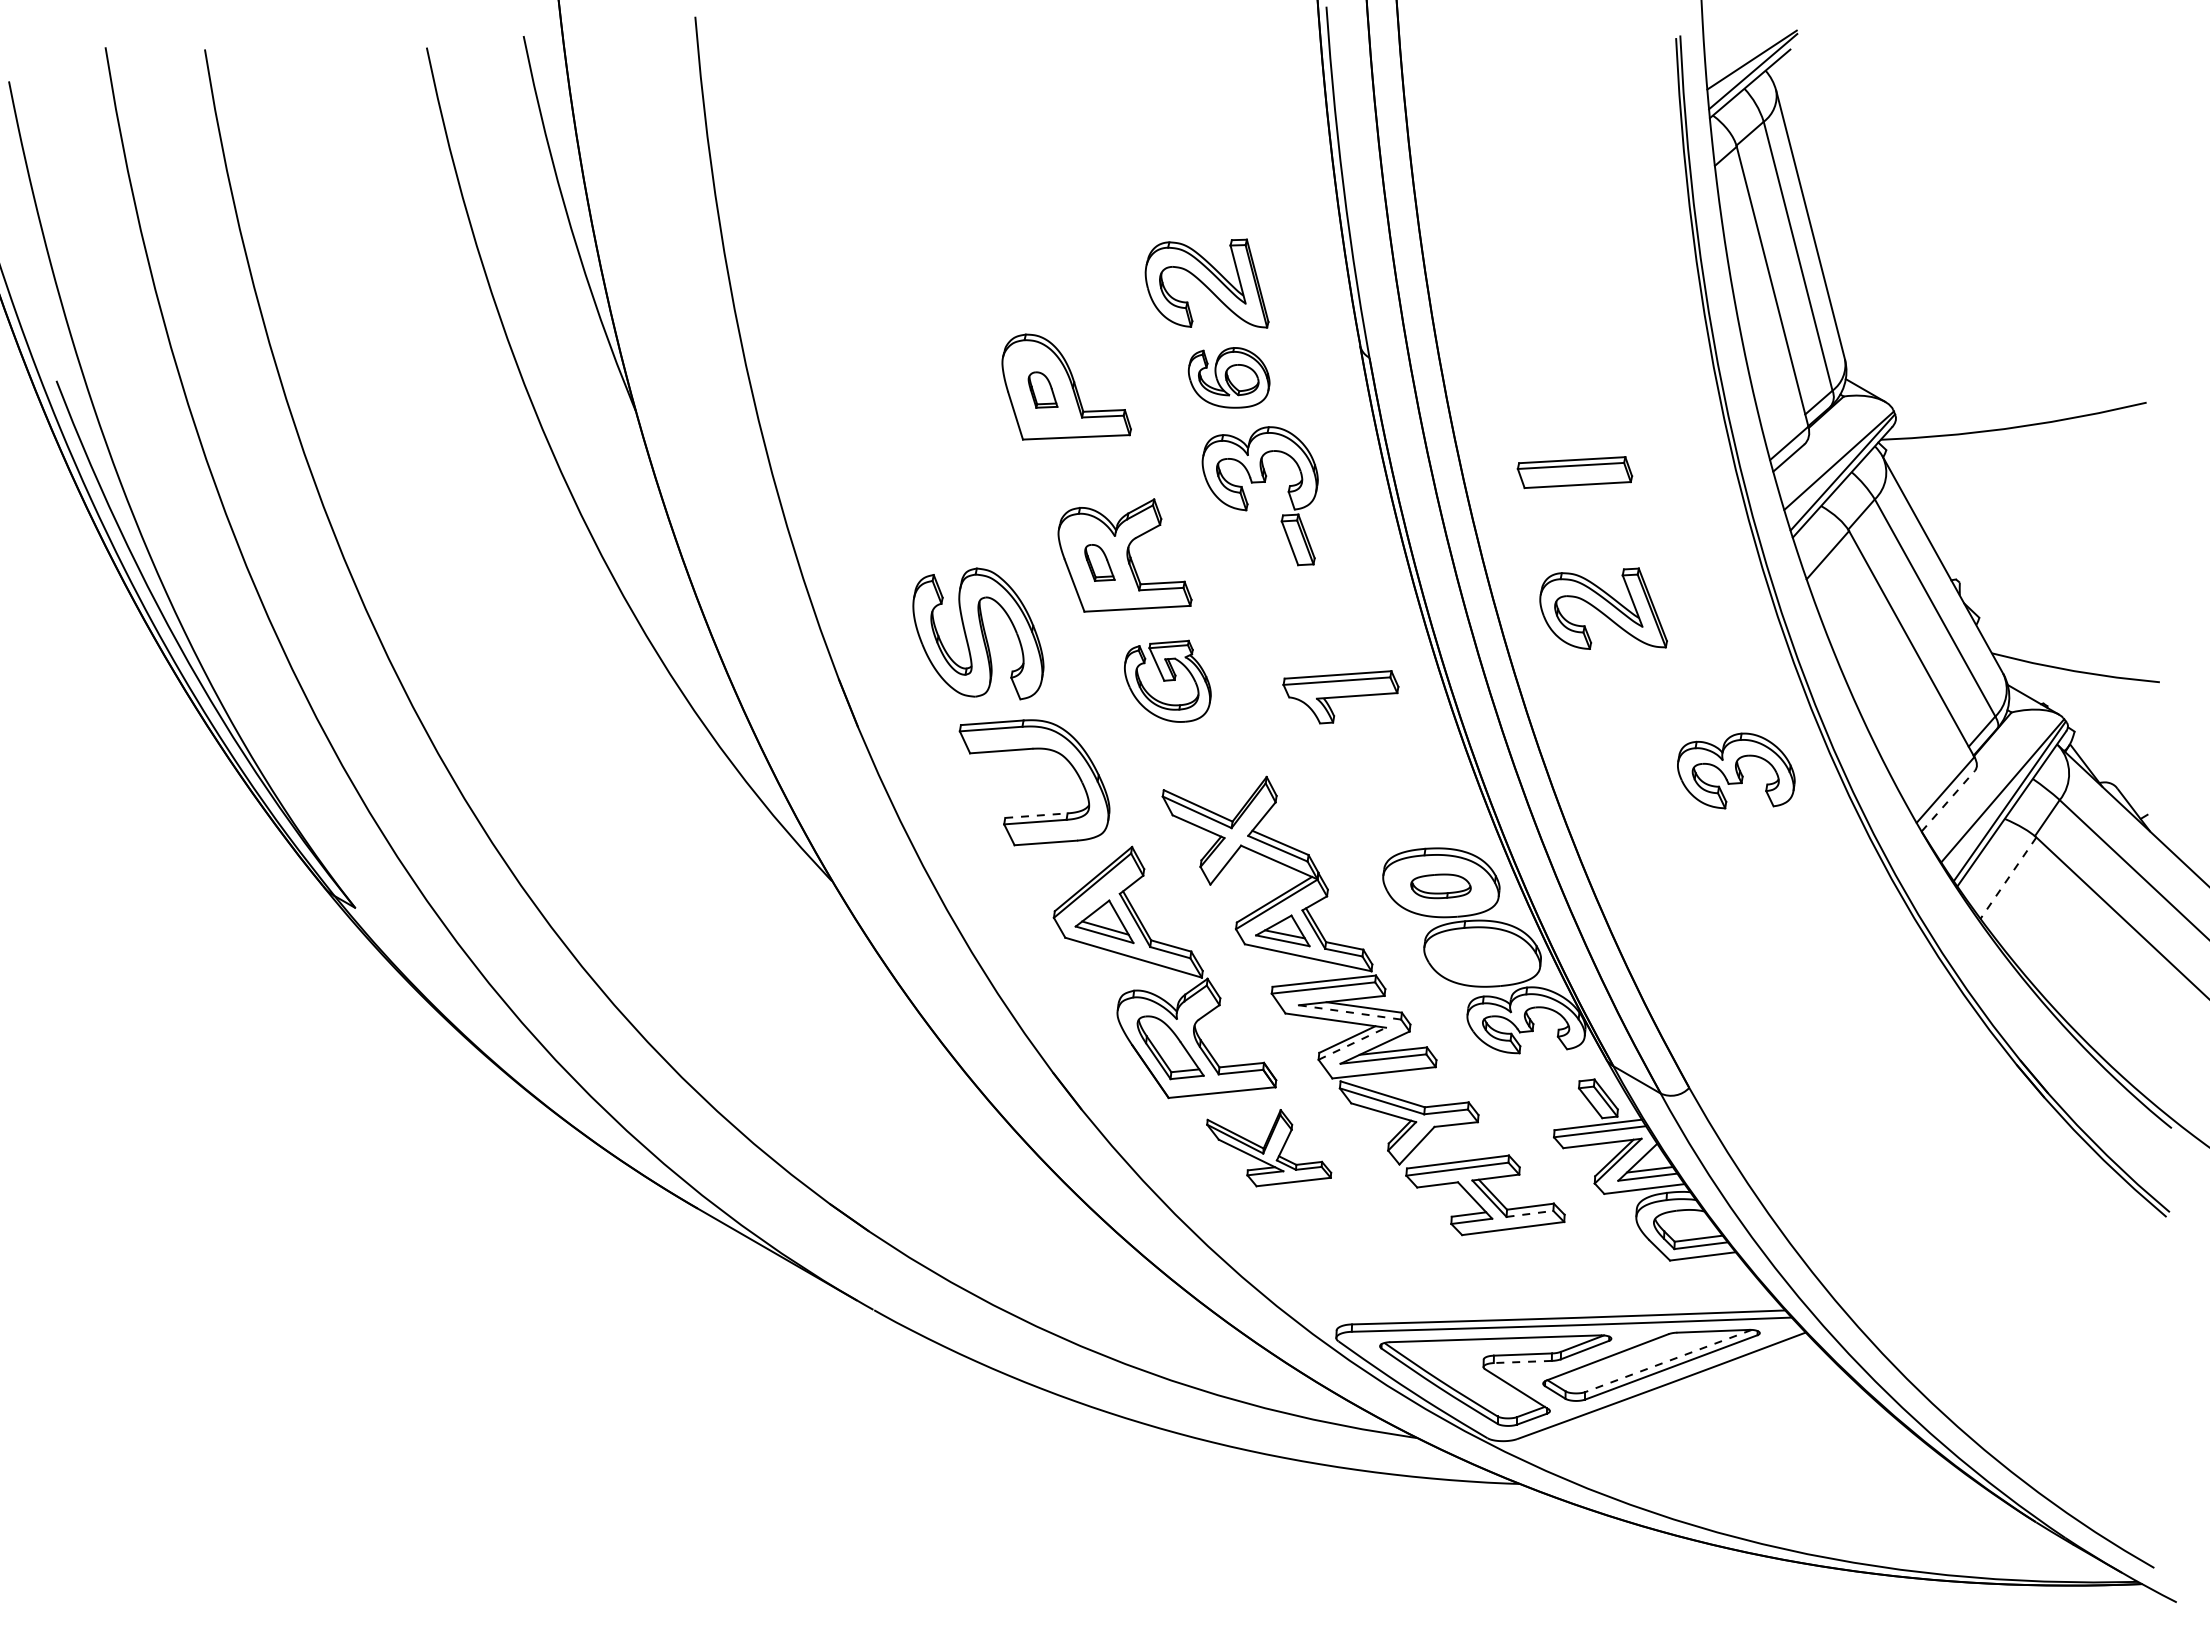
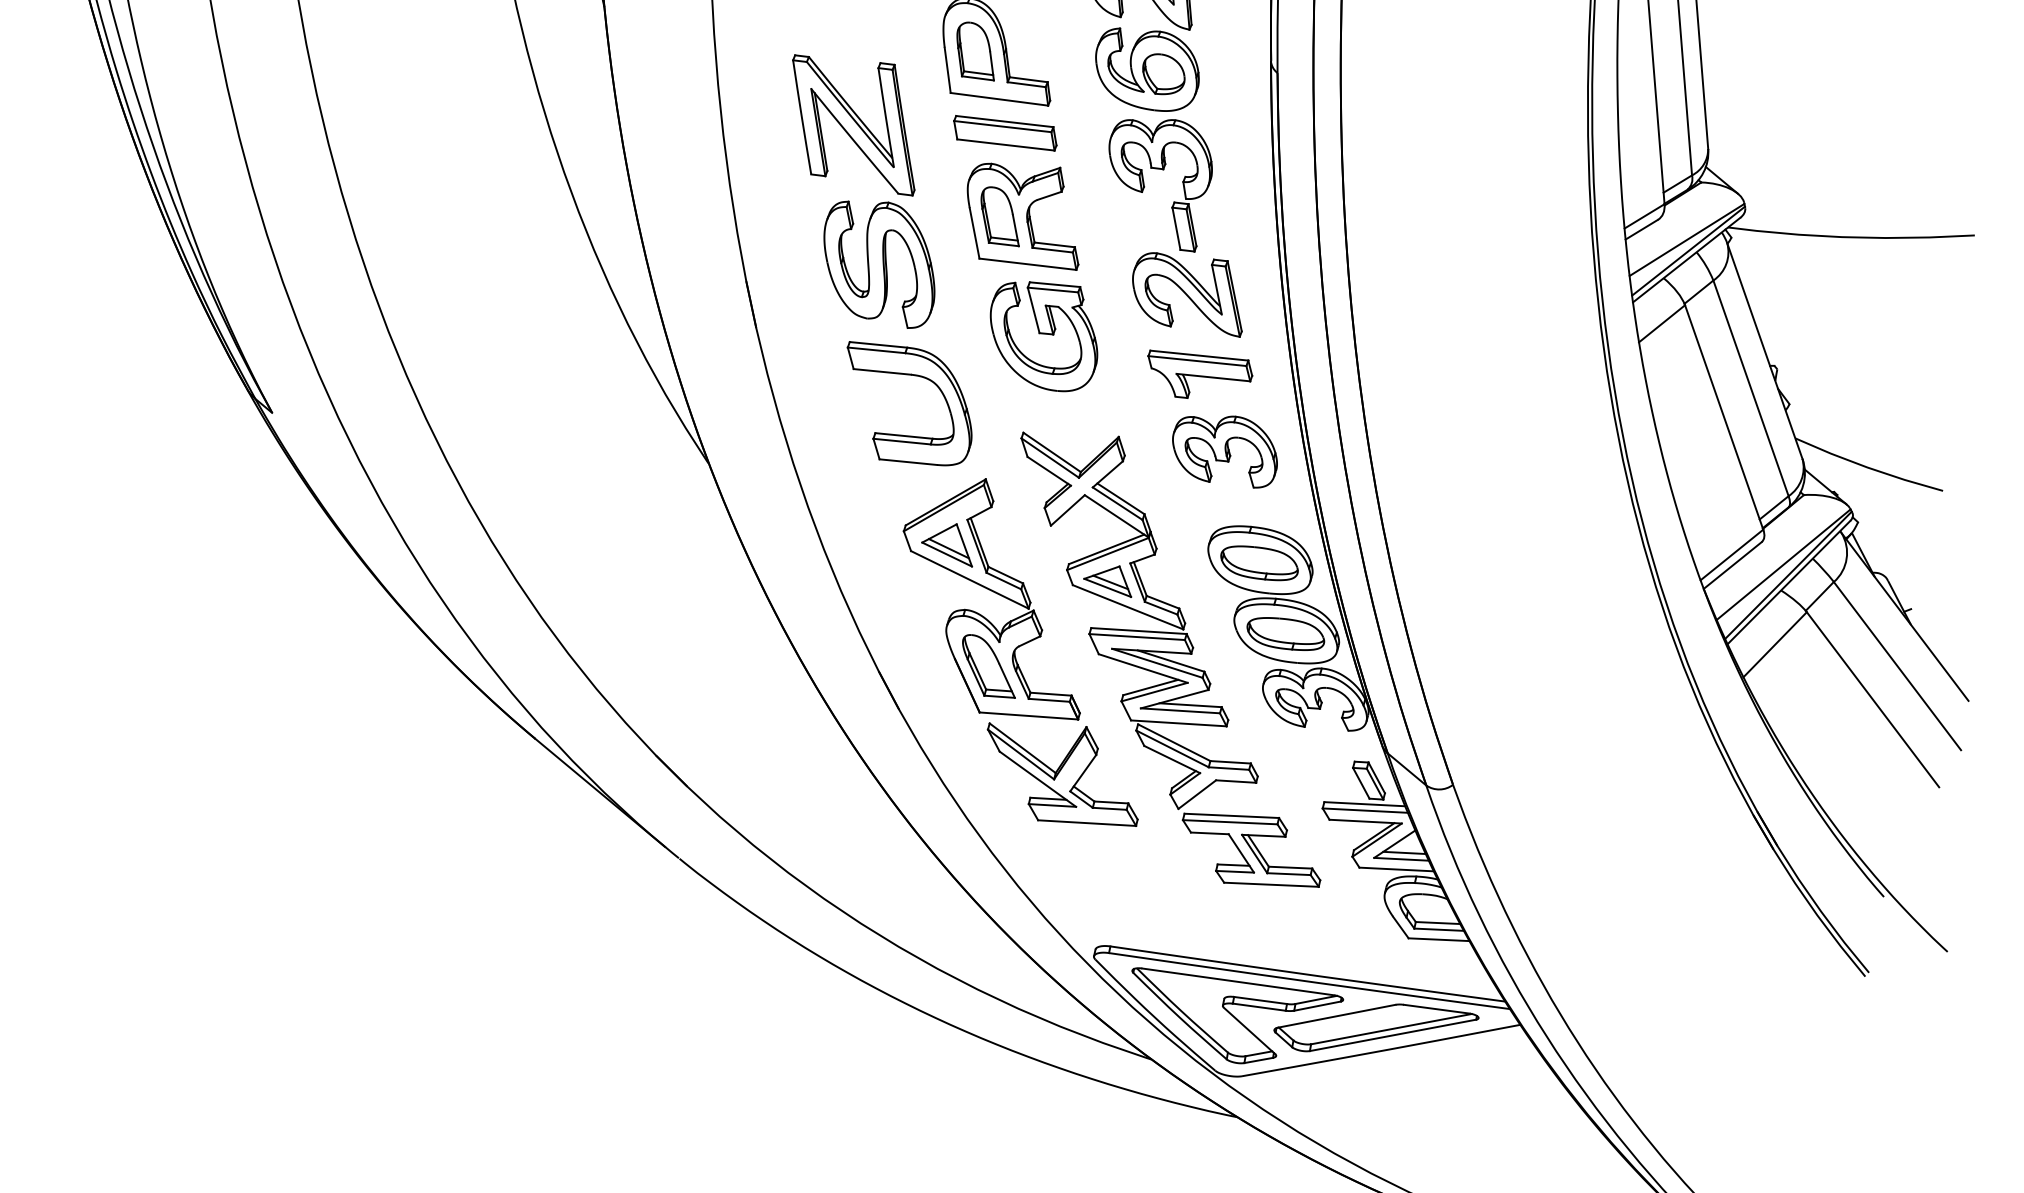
part: (1228, 377) -> (1146, 68), size x1.43
part: (1042, 389) -> (976, 50), size x1.67
part: (1574, 472) -> (1004, 133), moved
part: (925, 488) -> (854, 122), added
part: (1099, 562) -> (1000, 216), size x1.67
part: (1603, 608) -> (1189, 291), moved
part: (1167, 681) -> (1043, 334), size x1.43
part: (1736, 770) -> (1225, 449), moved
line: (1948, 800) -> (1732, 564), dashed -> solid
line: (1036, 815) -> (904, 435), dashed -> solid
line: (2008, 878) -> (1775, 645), dashed -> solid
part: (1440, 886) -> (1259, 563), size x1.43
part: (1481, 957) -> (1285, 634), added
line: (1350, 1012) -> (1157, 663), dashed -> solid
line: (1352, 1043) -> (1154, 691), dashed -> solid
part: (1268, 1147) -> (1062, 773), size x1.43
line: (1529, 1213) -> (1288, 873), dashed -> solid
line: (1668, 1361) -> (1391, 1029), dashed -> solid
line: (1522, 1362) -> (1258, 1007), dashed -> solid

